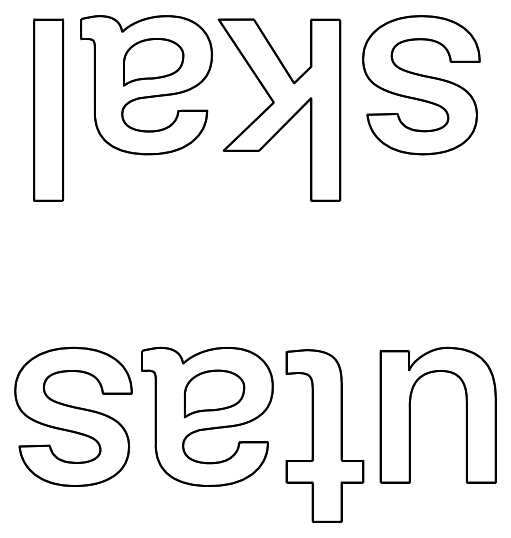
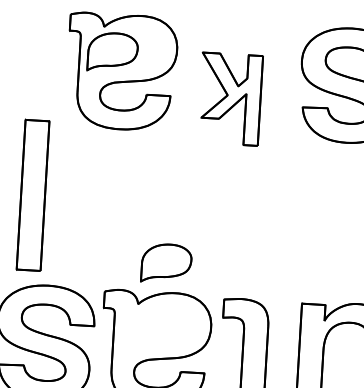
part: (153, 62) -> (112, 52), moved
part: (48, 109) -> (32, 194), moved
part: (279, 109) -> (230, 98), size x0.6
part: (214, 393) -> (166, 263), moved

